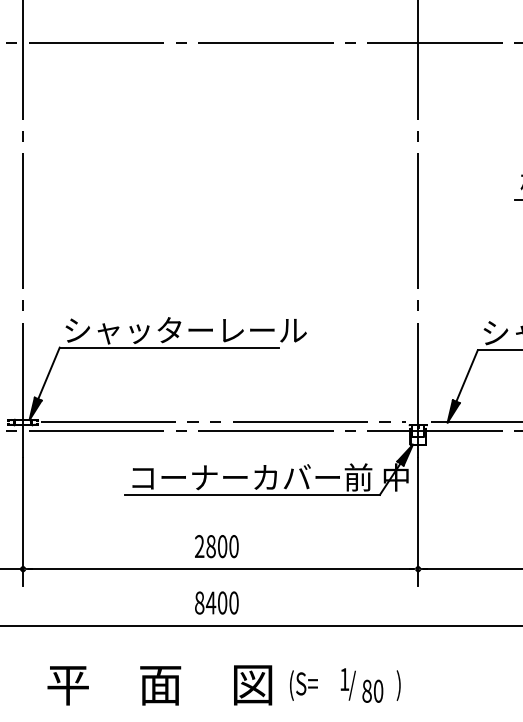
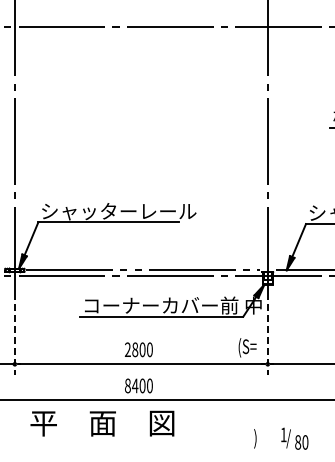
line: (22, 522) -> (14, 334), solid -> dashed
line: (417, 522) -> (267, 334), solid -> dashed
text: (159, 685) -> (102, 423), moved
text: (303, 685) -> (247, 347), moved
text: (361, 685) -> (294, 438), moved

